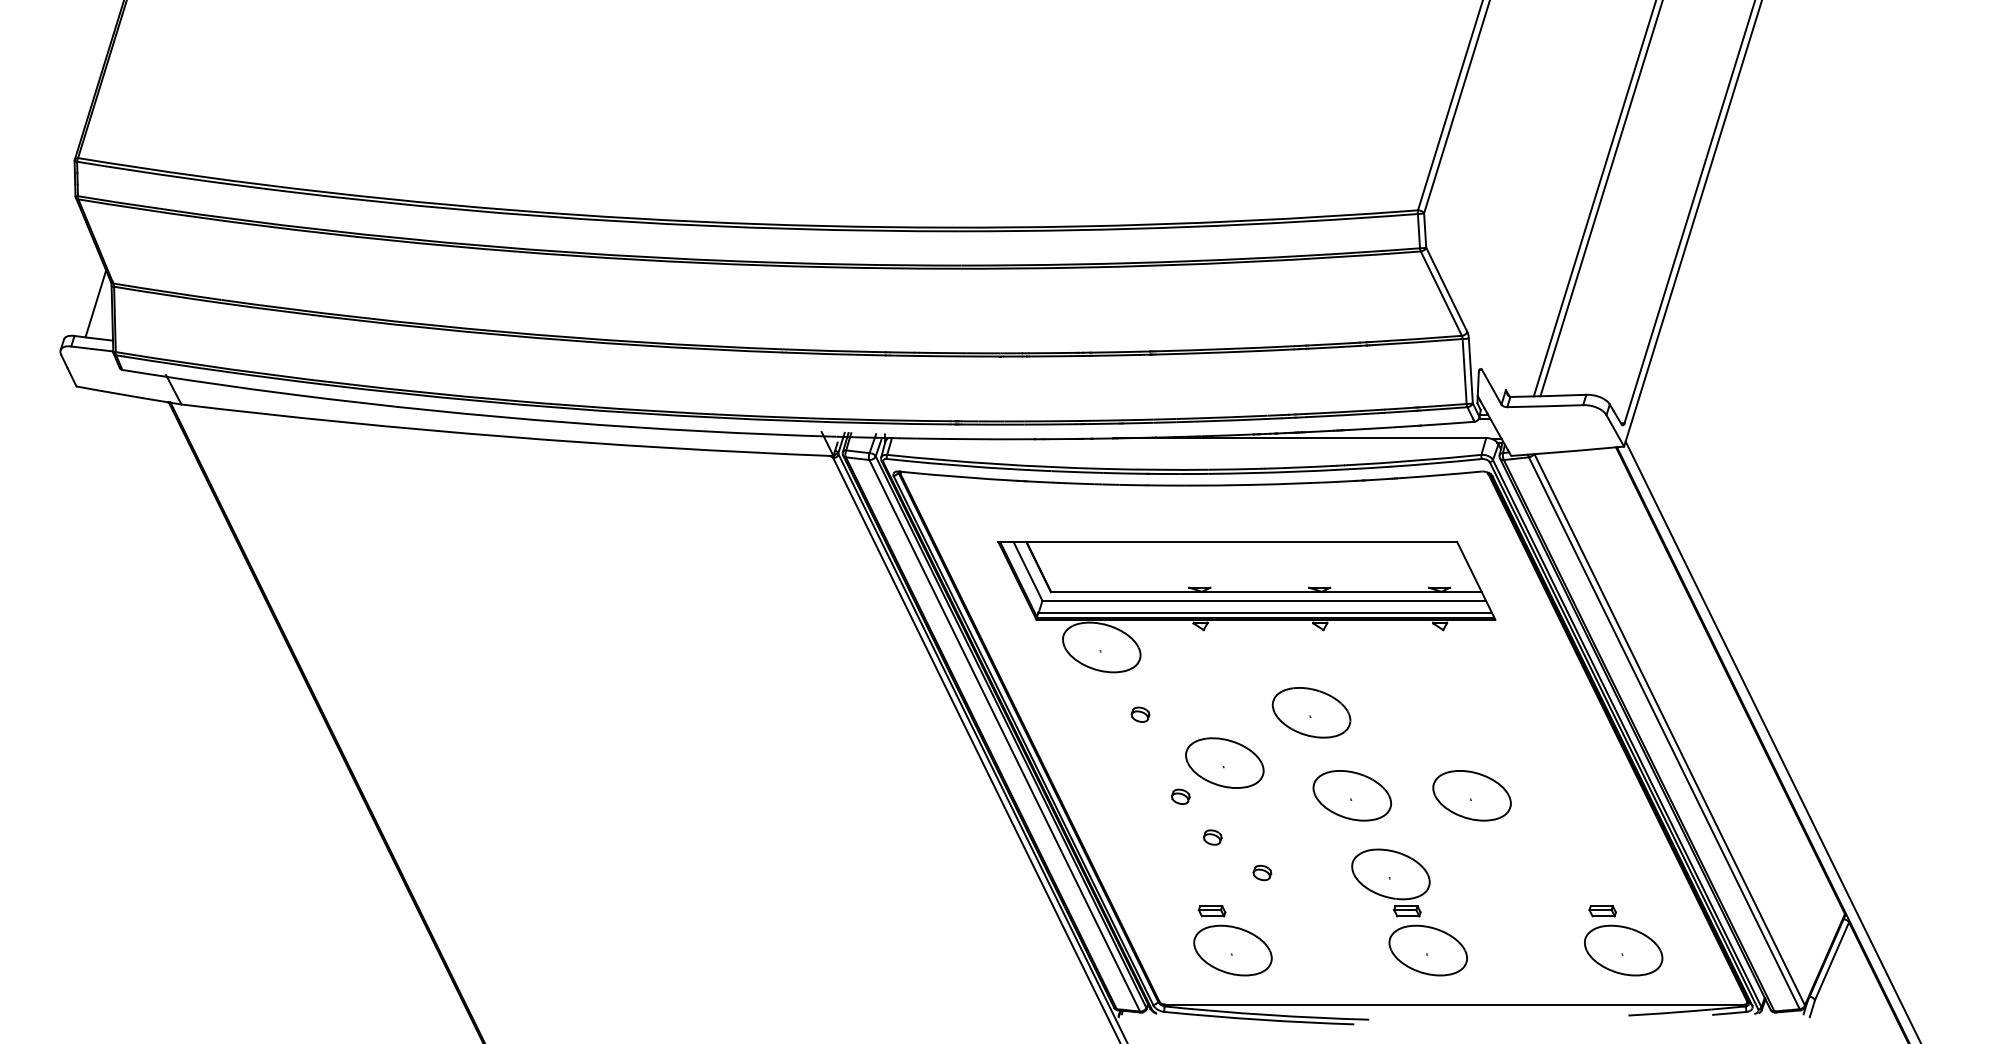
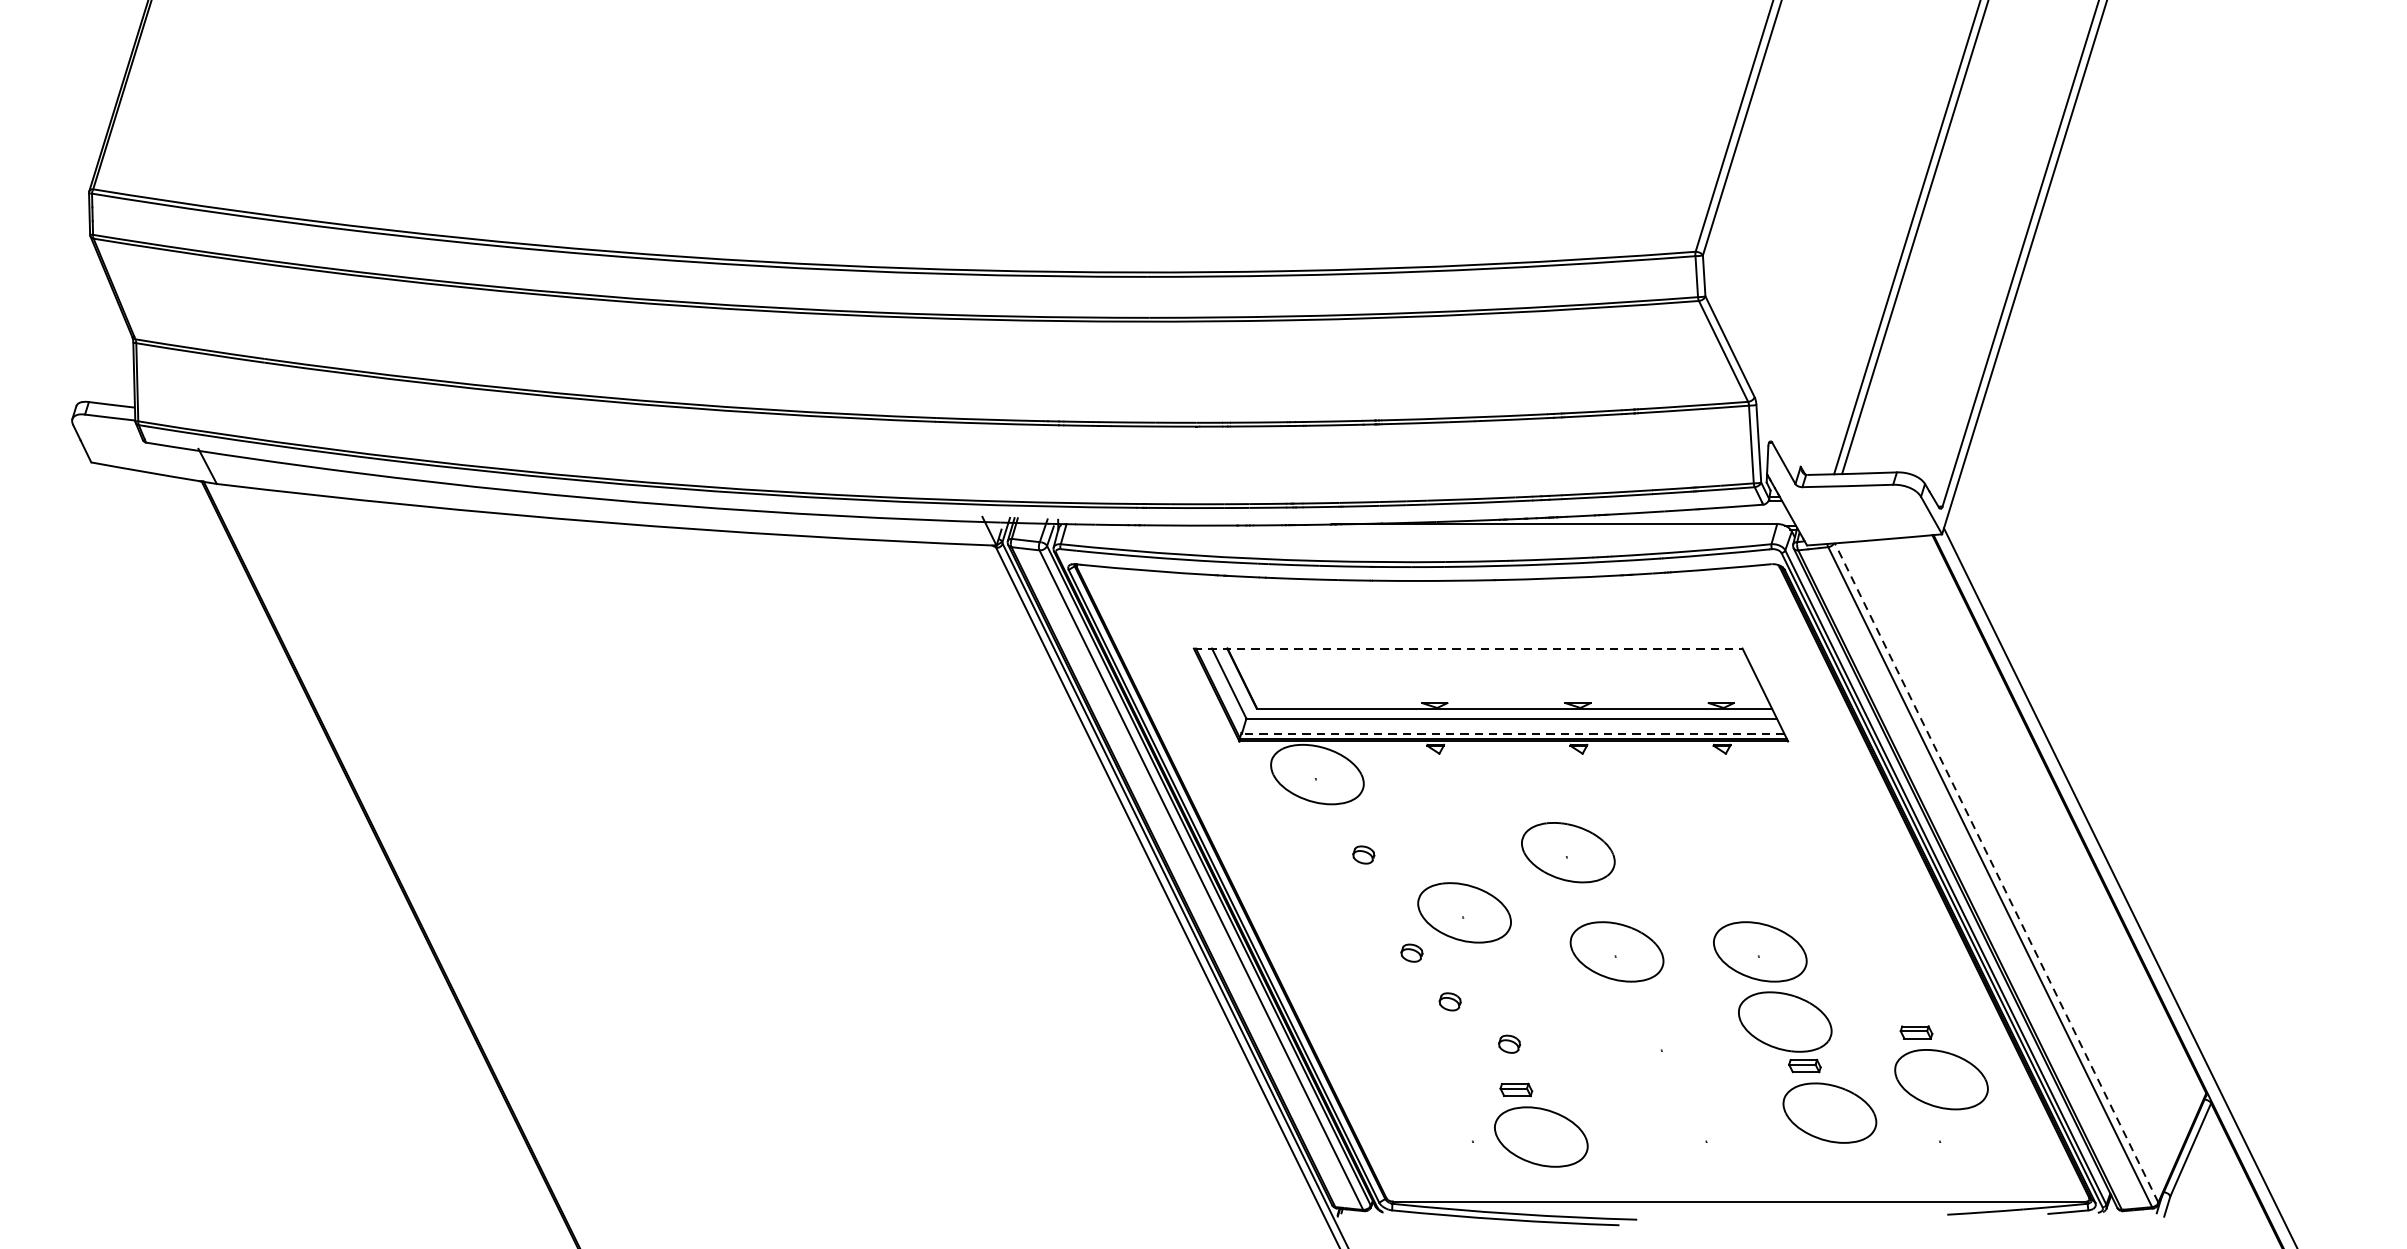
line: (95, 303) -> (114, 363), removed
line: (1228, 542) -> (1468, 649), solid -> dashed
line: (1265, 613) -> (1513, 733), solid -> dashed
line: (1669, 729) -> (1996, 872), solid -> dashed
part: (1409, 912) -> (1807, 1067), moved
part: (1232, 940) -> (1540, 1124), moved
part: (1623, 940) -> (1941, 1067), moved

